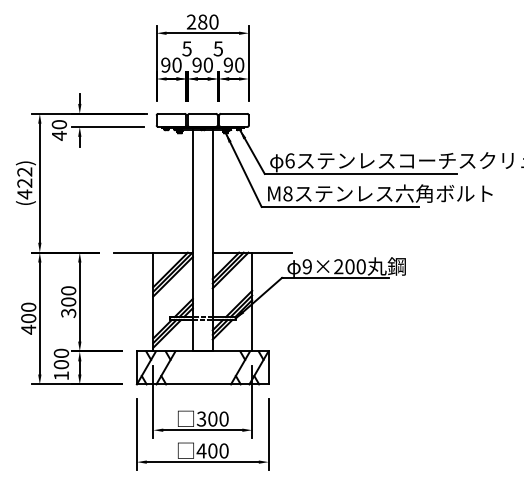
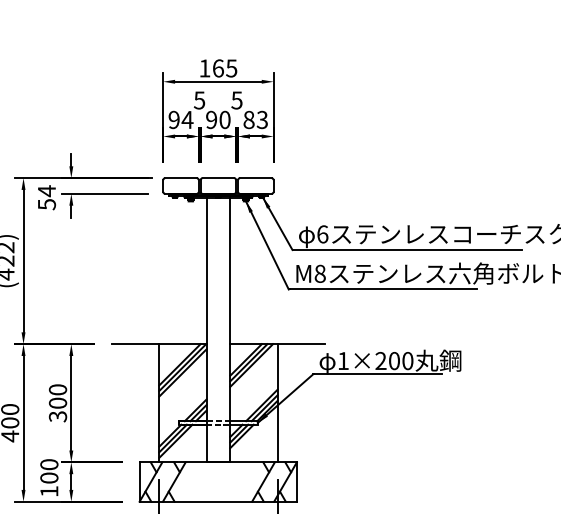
text: (202, 21) -> (218, 67), 280 -> 165
text: (177, 64) -> (188, 119), 90 -> 94
text: (233, 64) -> (255, 119), 90 -> 83
text: (58, 129) -> (45, 196), 40 -> 54
text: (306, 266) -> (342, 360), 9×200 -> 1×200

